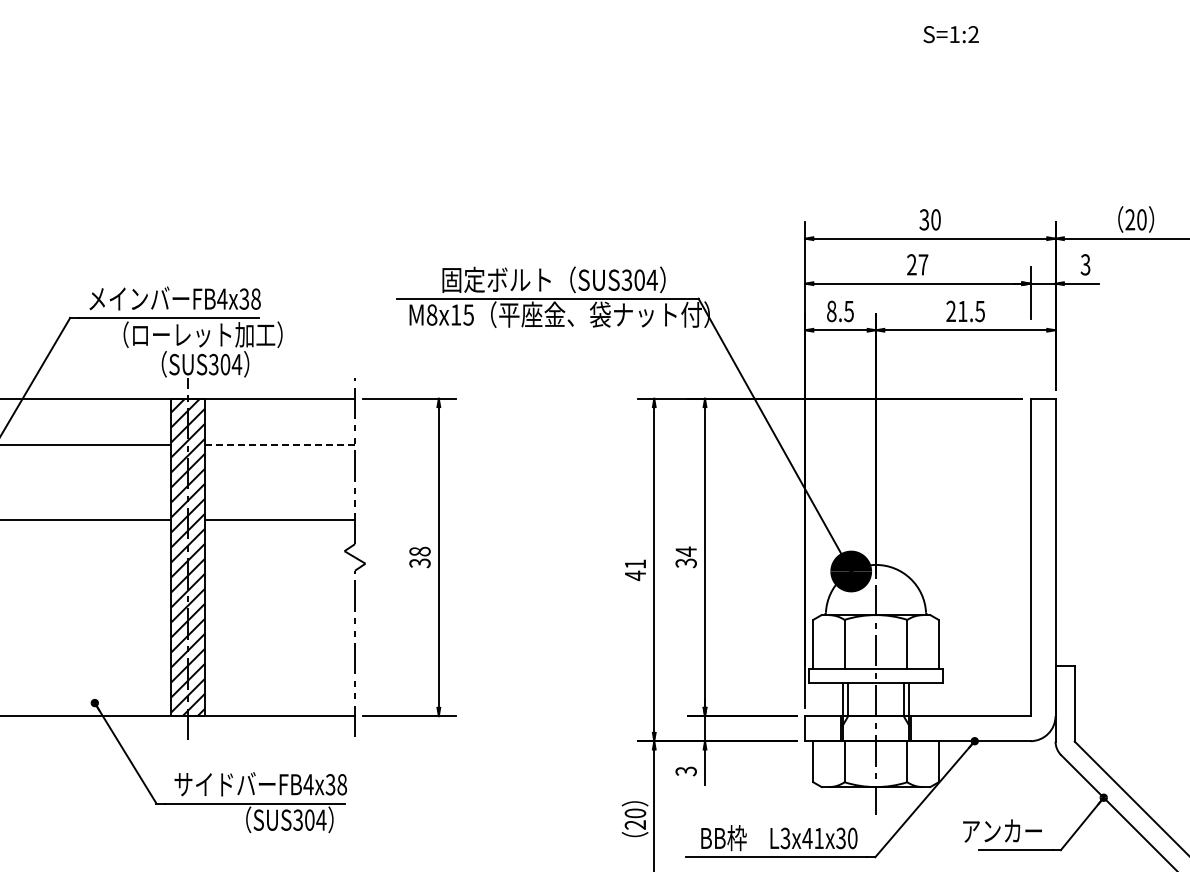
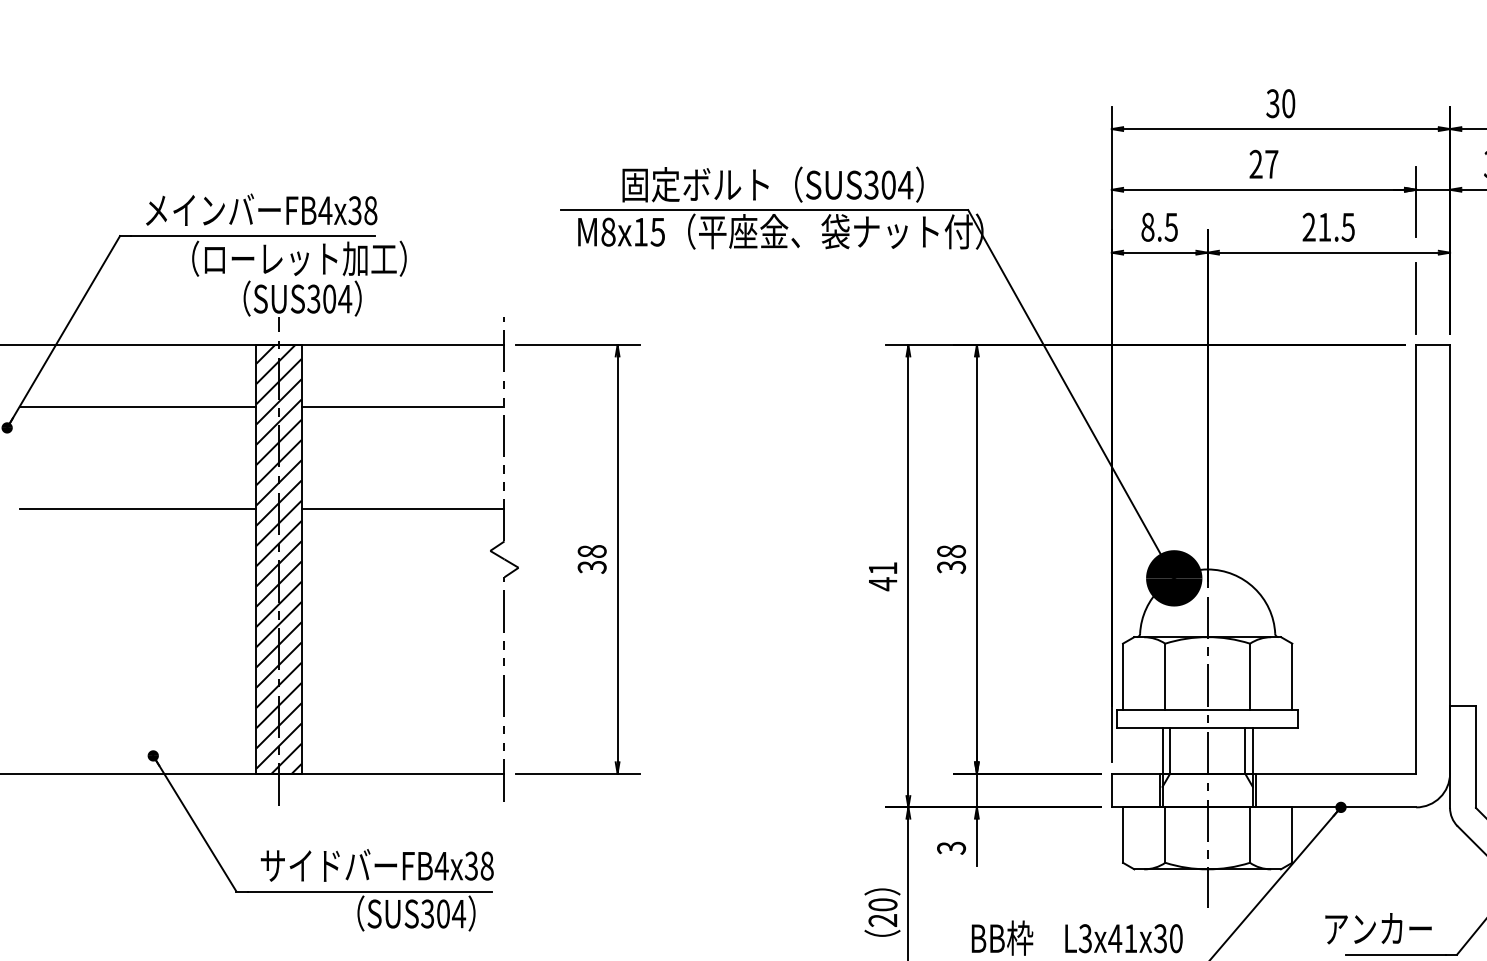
line: (1030, 363) -> (1416, 297), added
line: (280, 444) -> (403, 406), dashed -> solid
text: (685, 551) -> (950, 551), 34 -> 38

